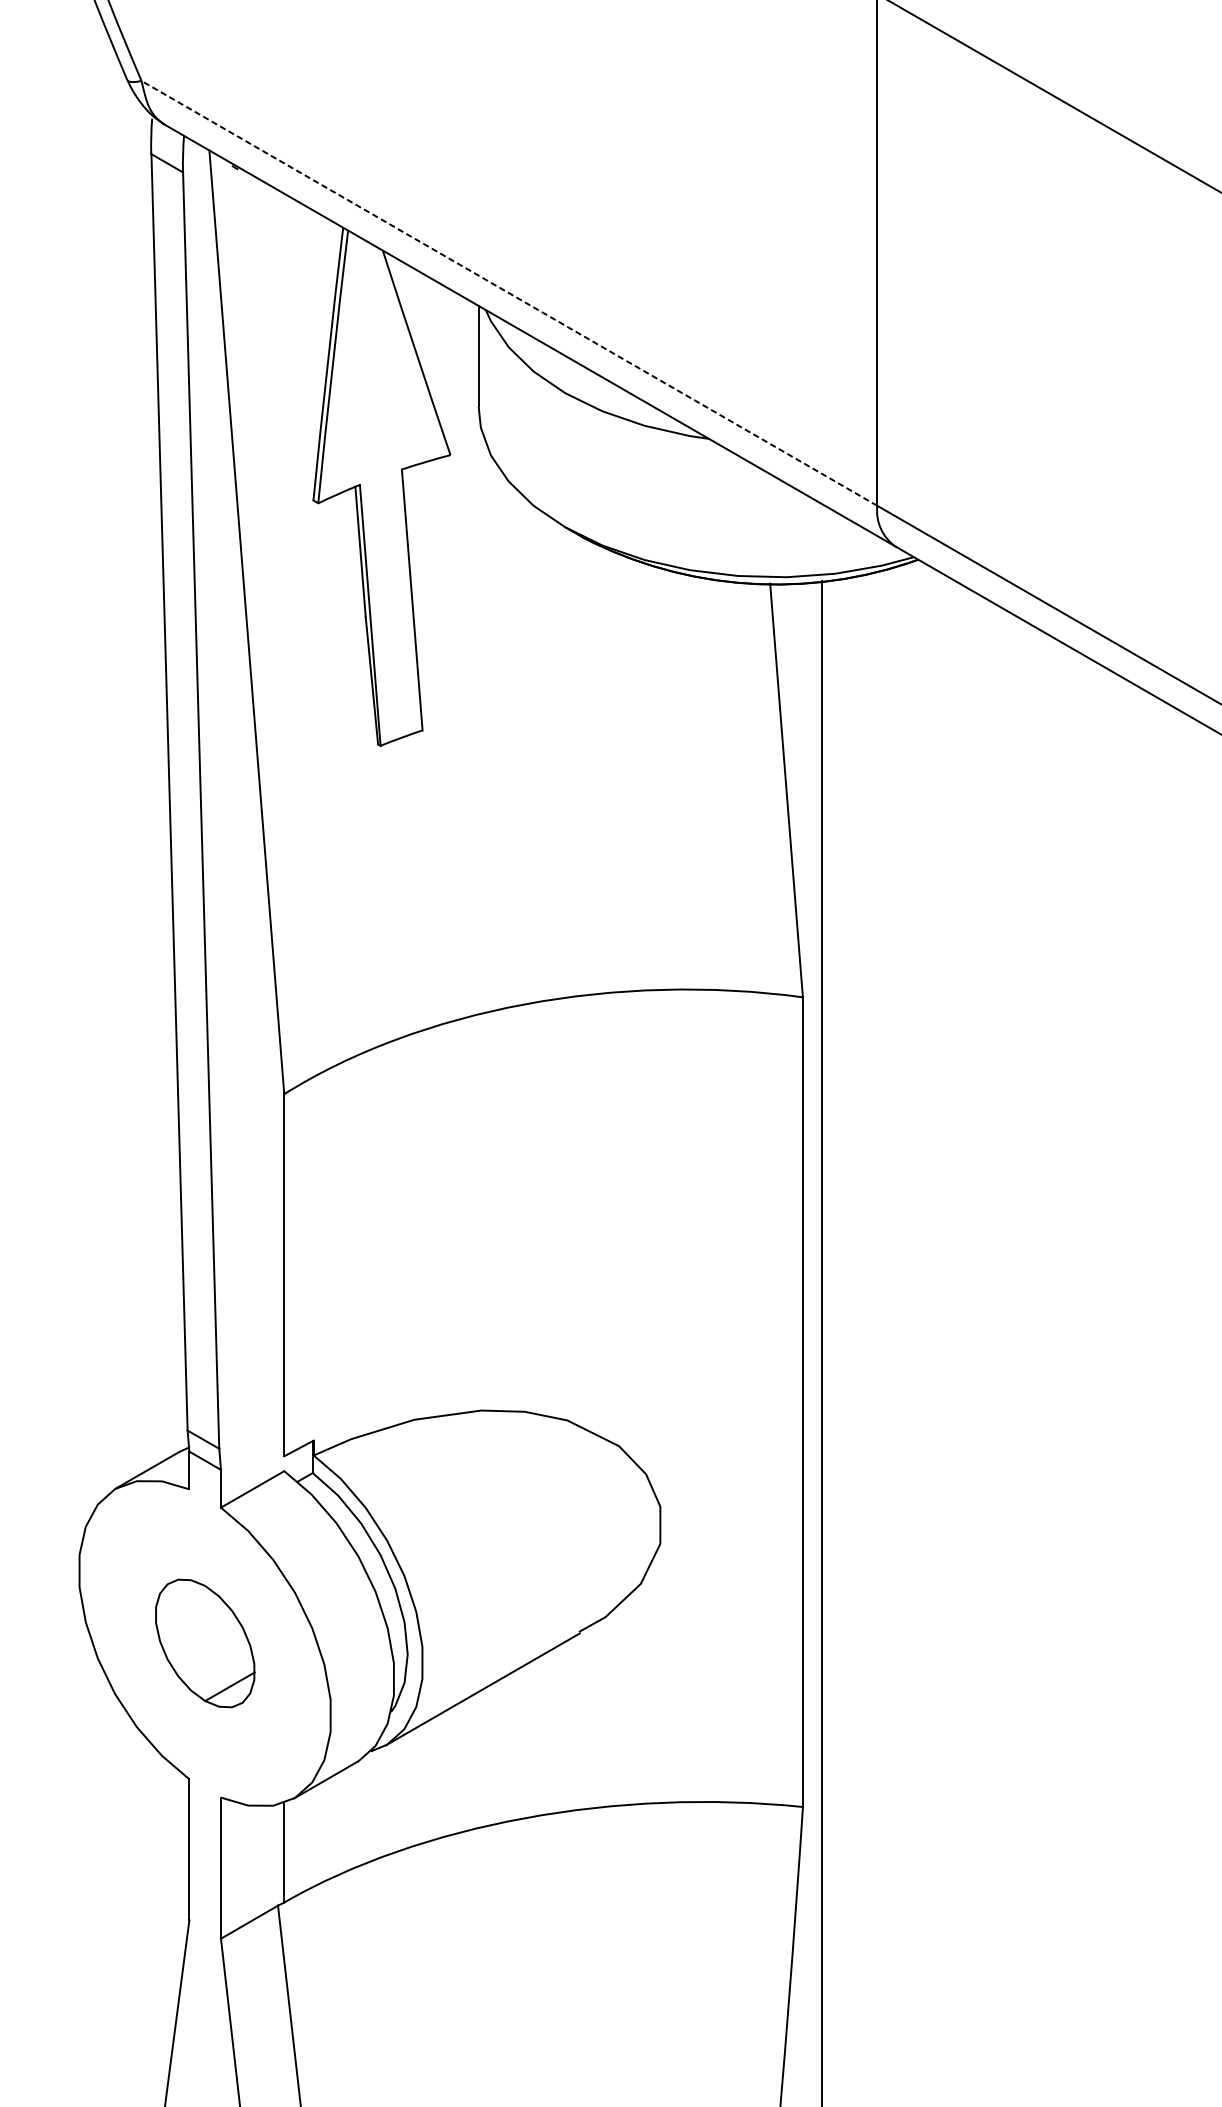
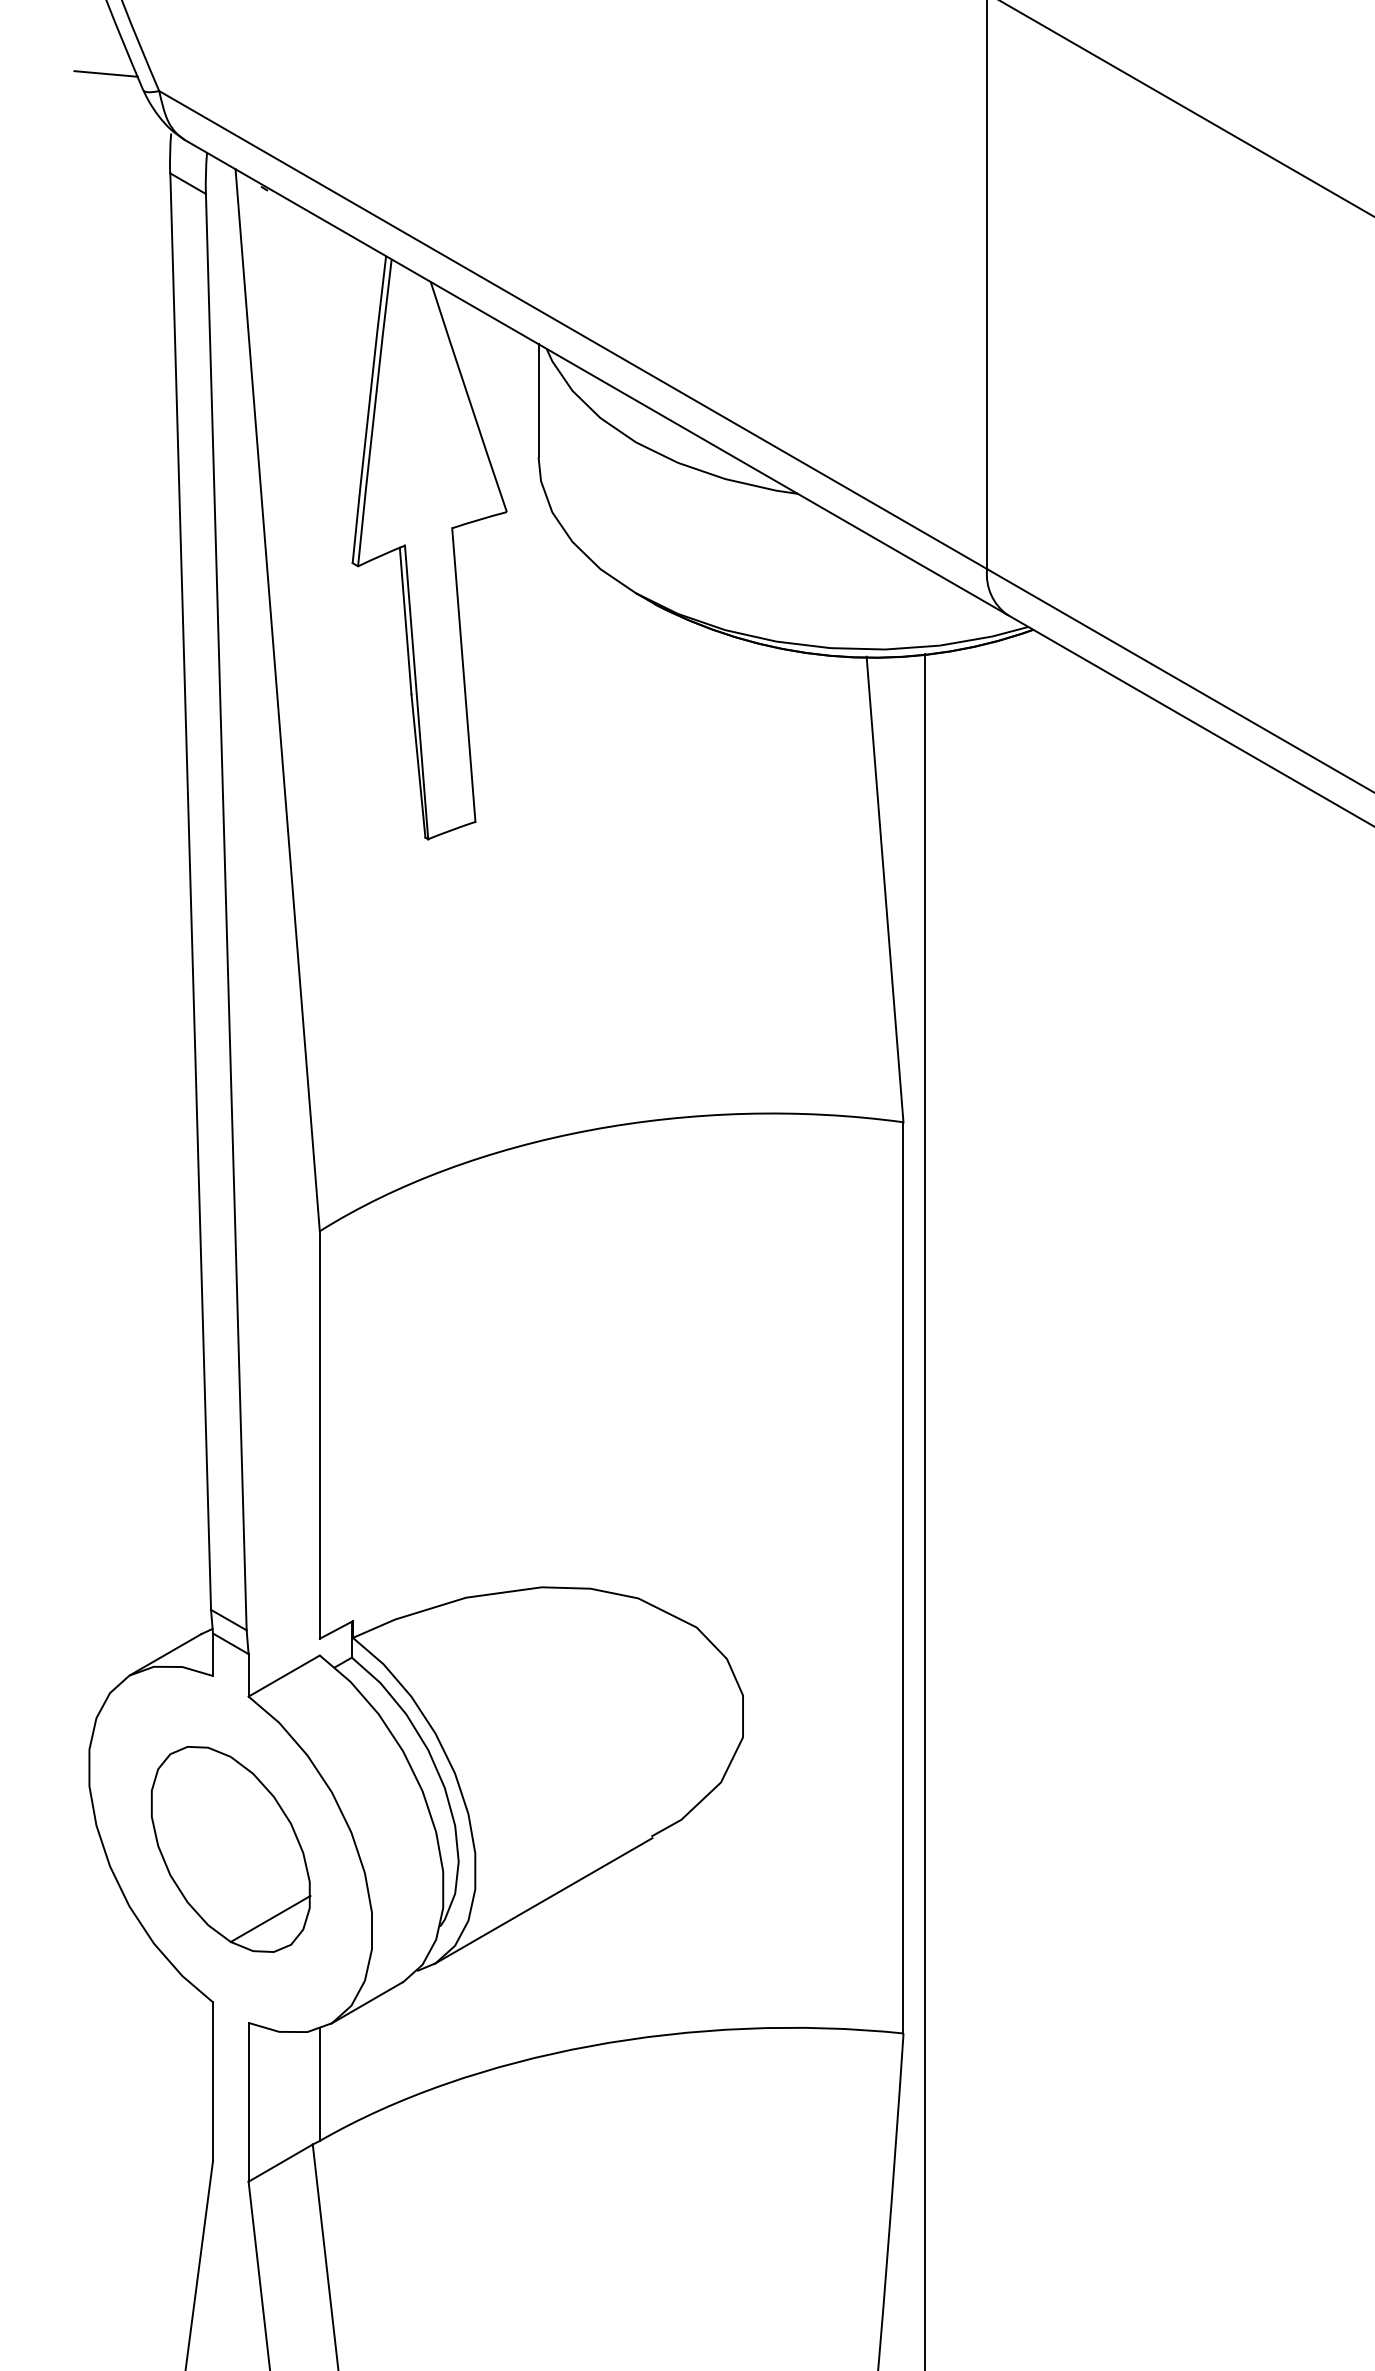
line: (93, 65) -> (105, 73), added
line: (508, 292) -> (572, 329), dashed -> solid
part: (204, 1643) -> (230, 1849), size x1.43

